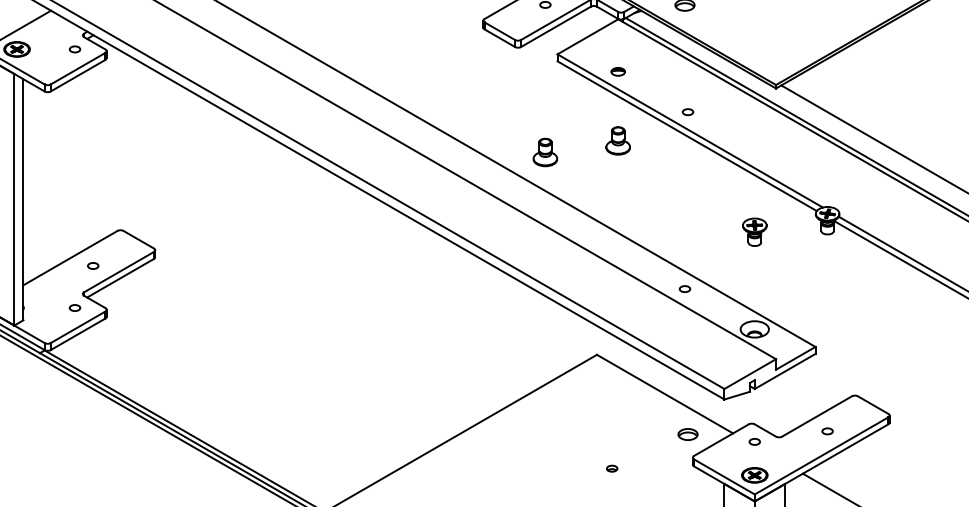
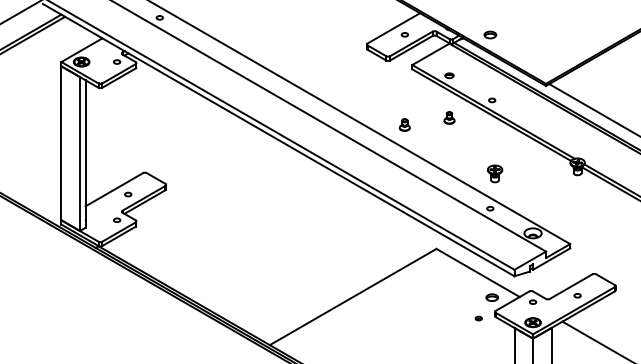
part: (618, 140) -> (449, 117), size x0.7
part: (544, 151) -> (404, 124), size x0.7
part: (755, 231) -> (495, 173), moved
part: (611, 468) -> (478, 318), moved

